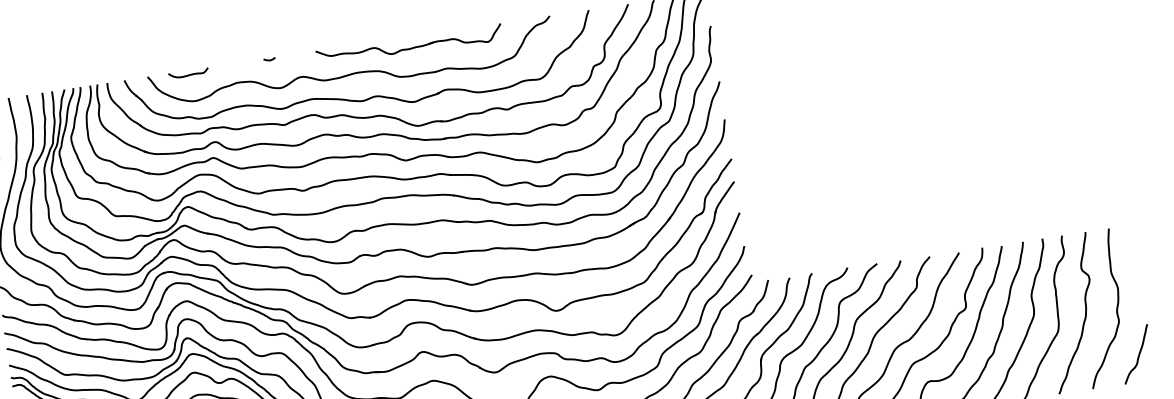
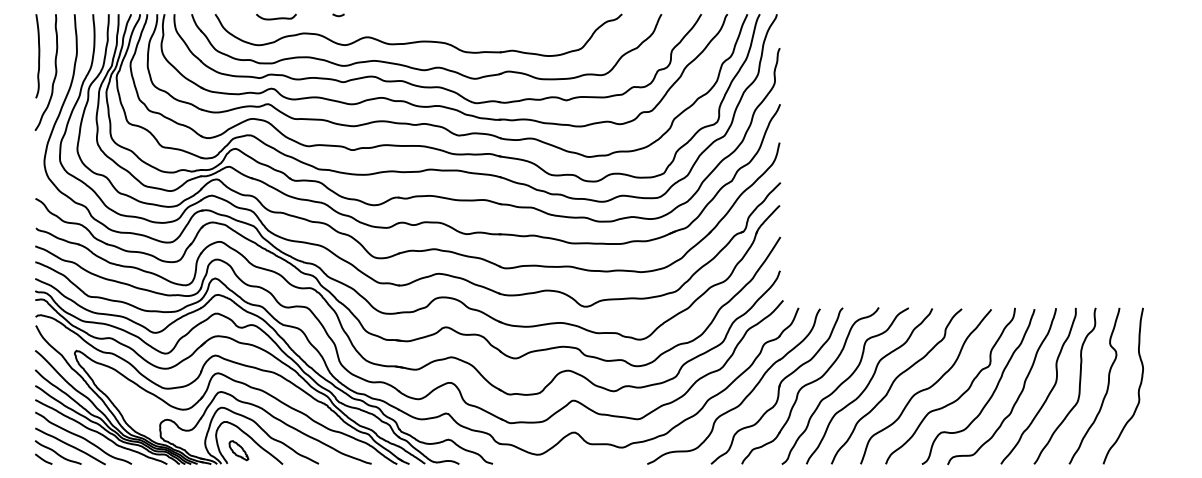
part: (409, 45) -> (478, 22), removed
curve: (188, 73) -> (276, 17), moved
curve: (1138, 354) -> (1153, 436), removed

